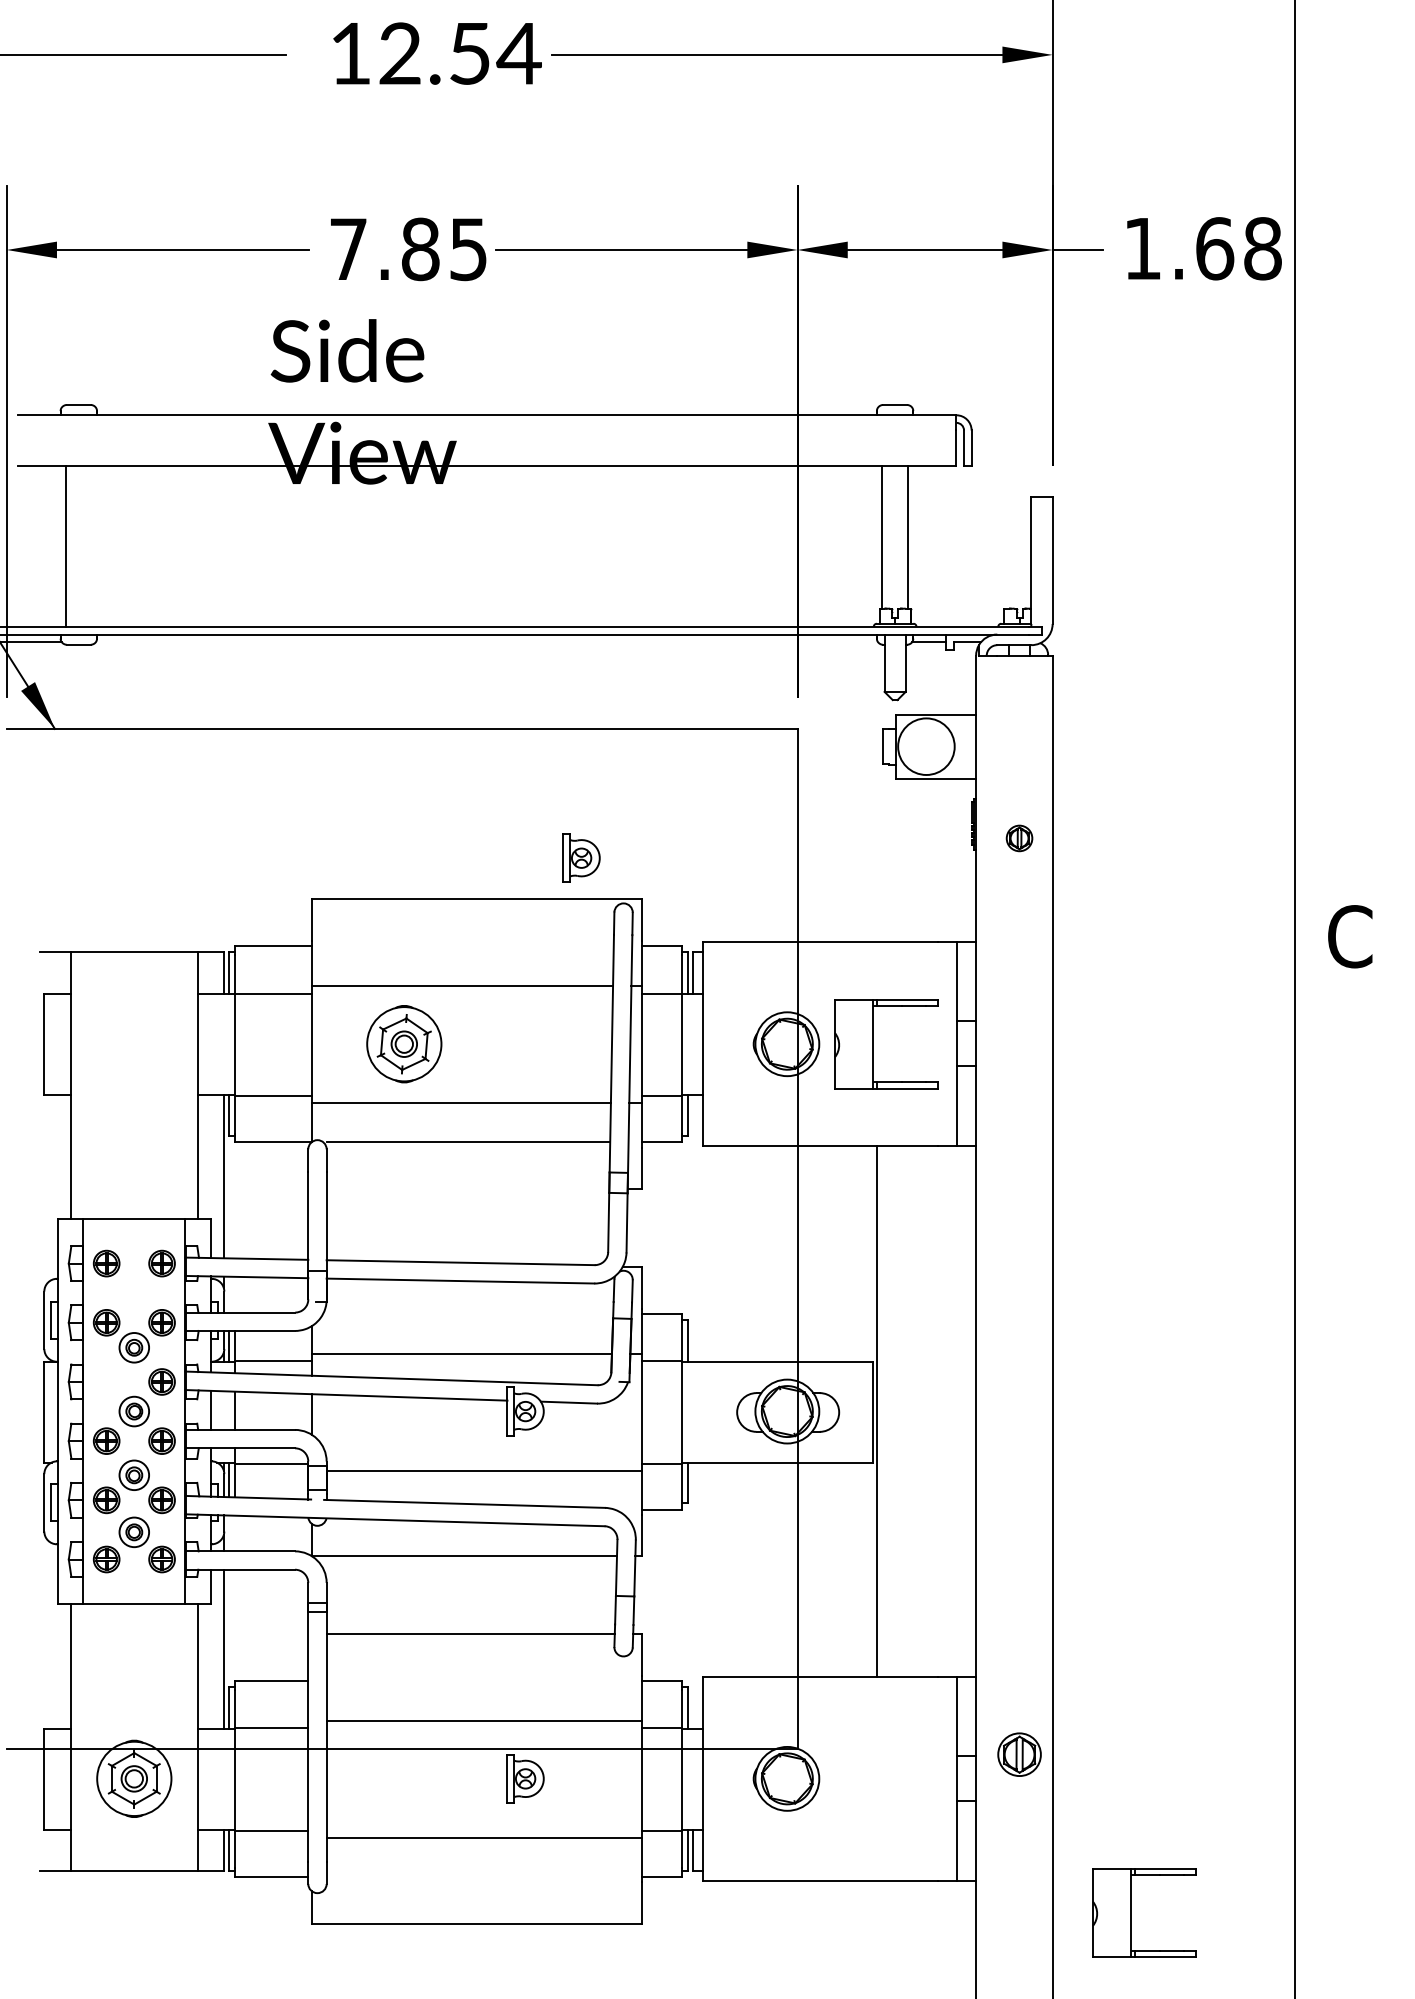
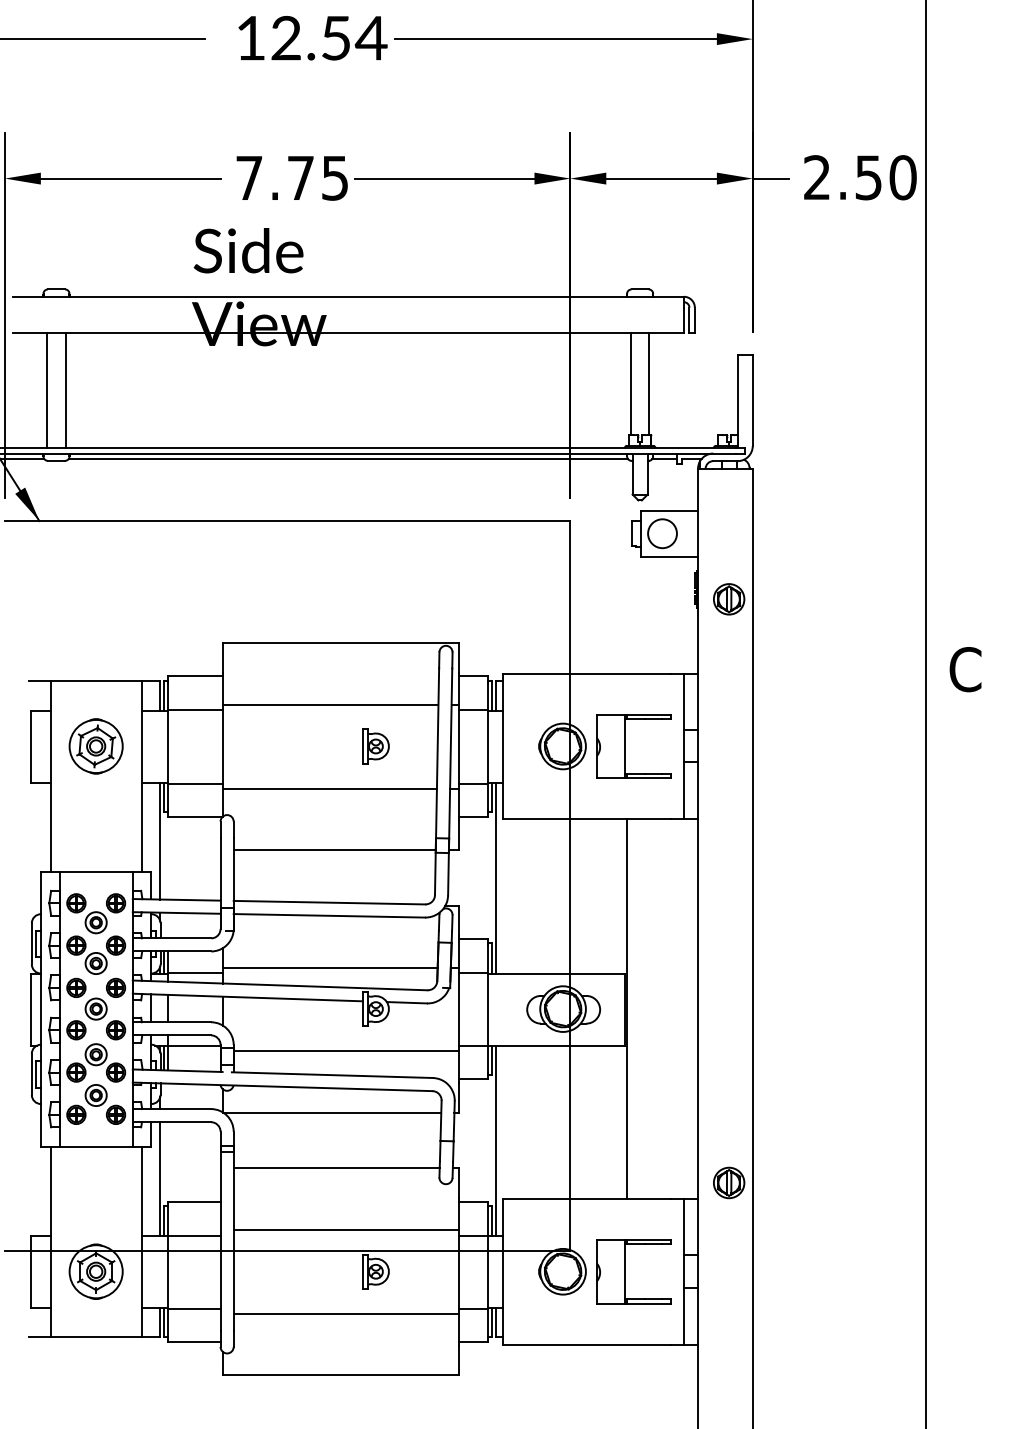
text: (1203, 248) -> (860, 177), 1.68 -> 2.50
text: (420, 249) -> (300, 178), 7.85 -> 7.75
line: (91, 546) -> (65, 390), added
line: (486, 642) -> (347, 459), added
circle: (926, 746) -> (662, 533), size x0.71
part: (1019, 838) -> (729, 599), size x1.67
part: (581, 857) -> (375, 745), moved
part: (404, 1044) -> (96, 746), moved
line: (467, 1142) -> (334, 850), moved
line: (693, 1228) -> (495, 878), added
part: (133, 1290) -> (95, 922), added
part: (106, 1381) -> (76, 987), added
line: (693, 1595) -> (495, 1140), added
part: (1019, 1754) -> (729, 1182), moved
part: (1131, 1912) -> (624, 1271), moved

